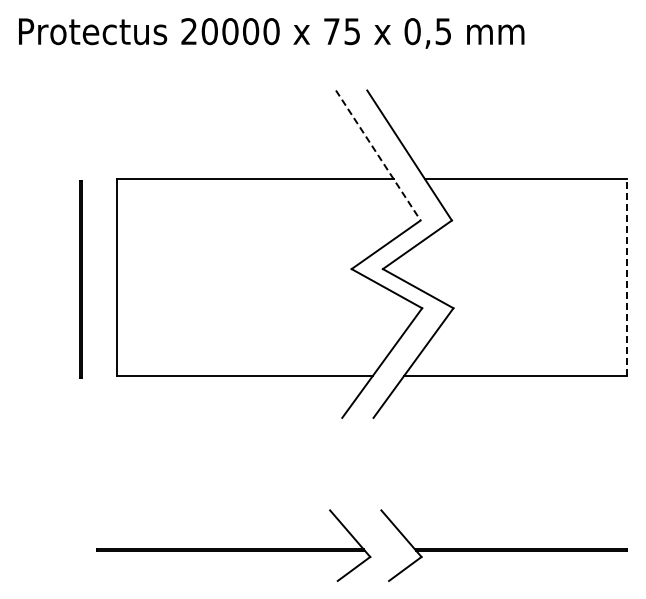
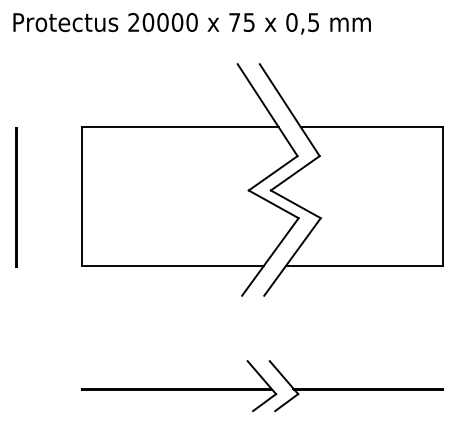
line: (378, 155) -> (267, 110), dashed -> solid
line: (626, 276) -> (443, 195), dashed -> solid
line: (80, 279) -> (15, 197), moved
part: (233, 545) -> (179, 385), moved

